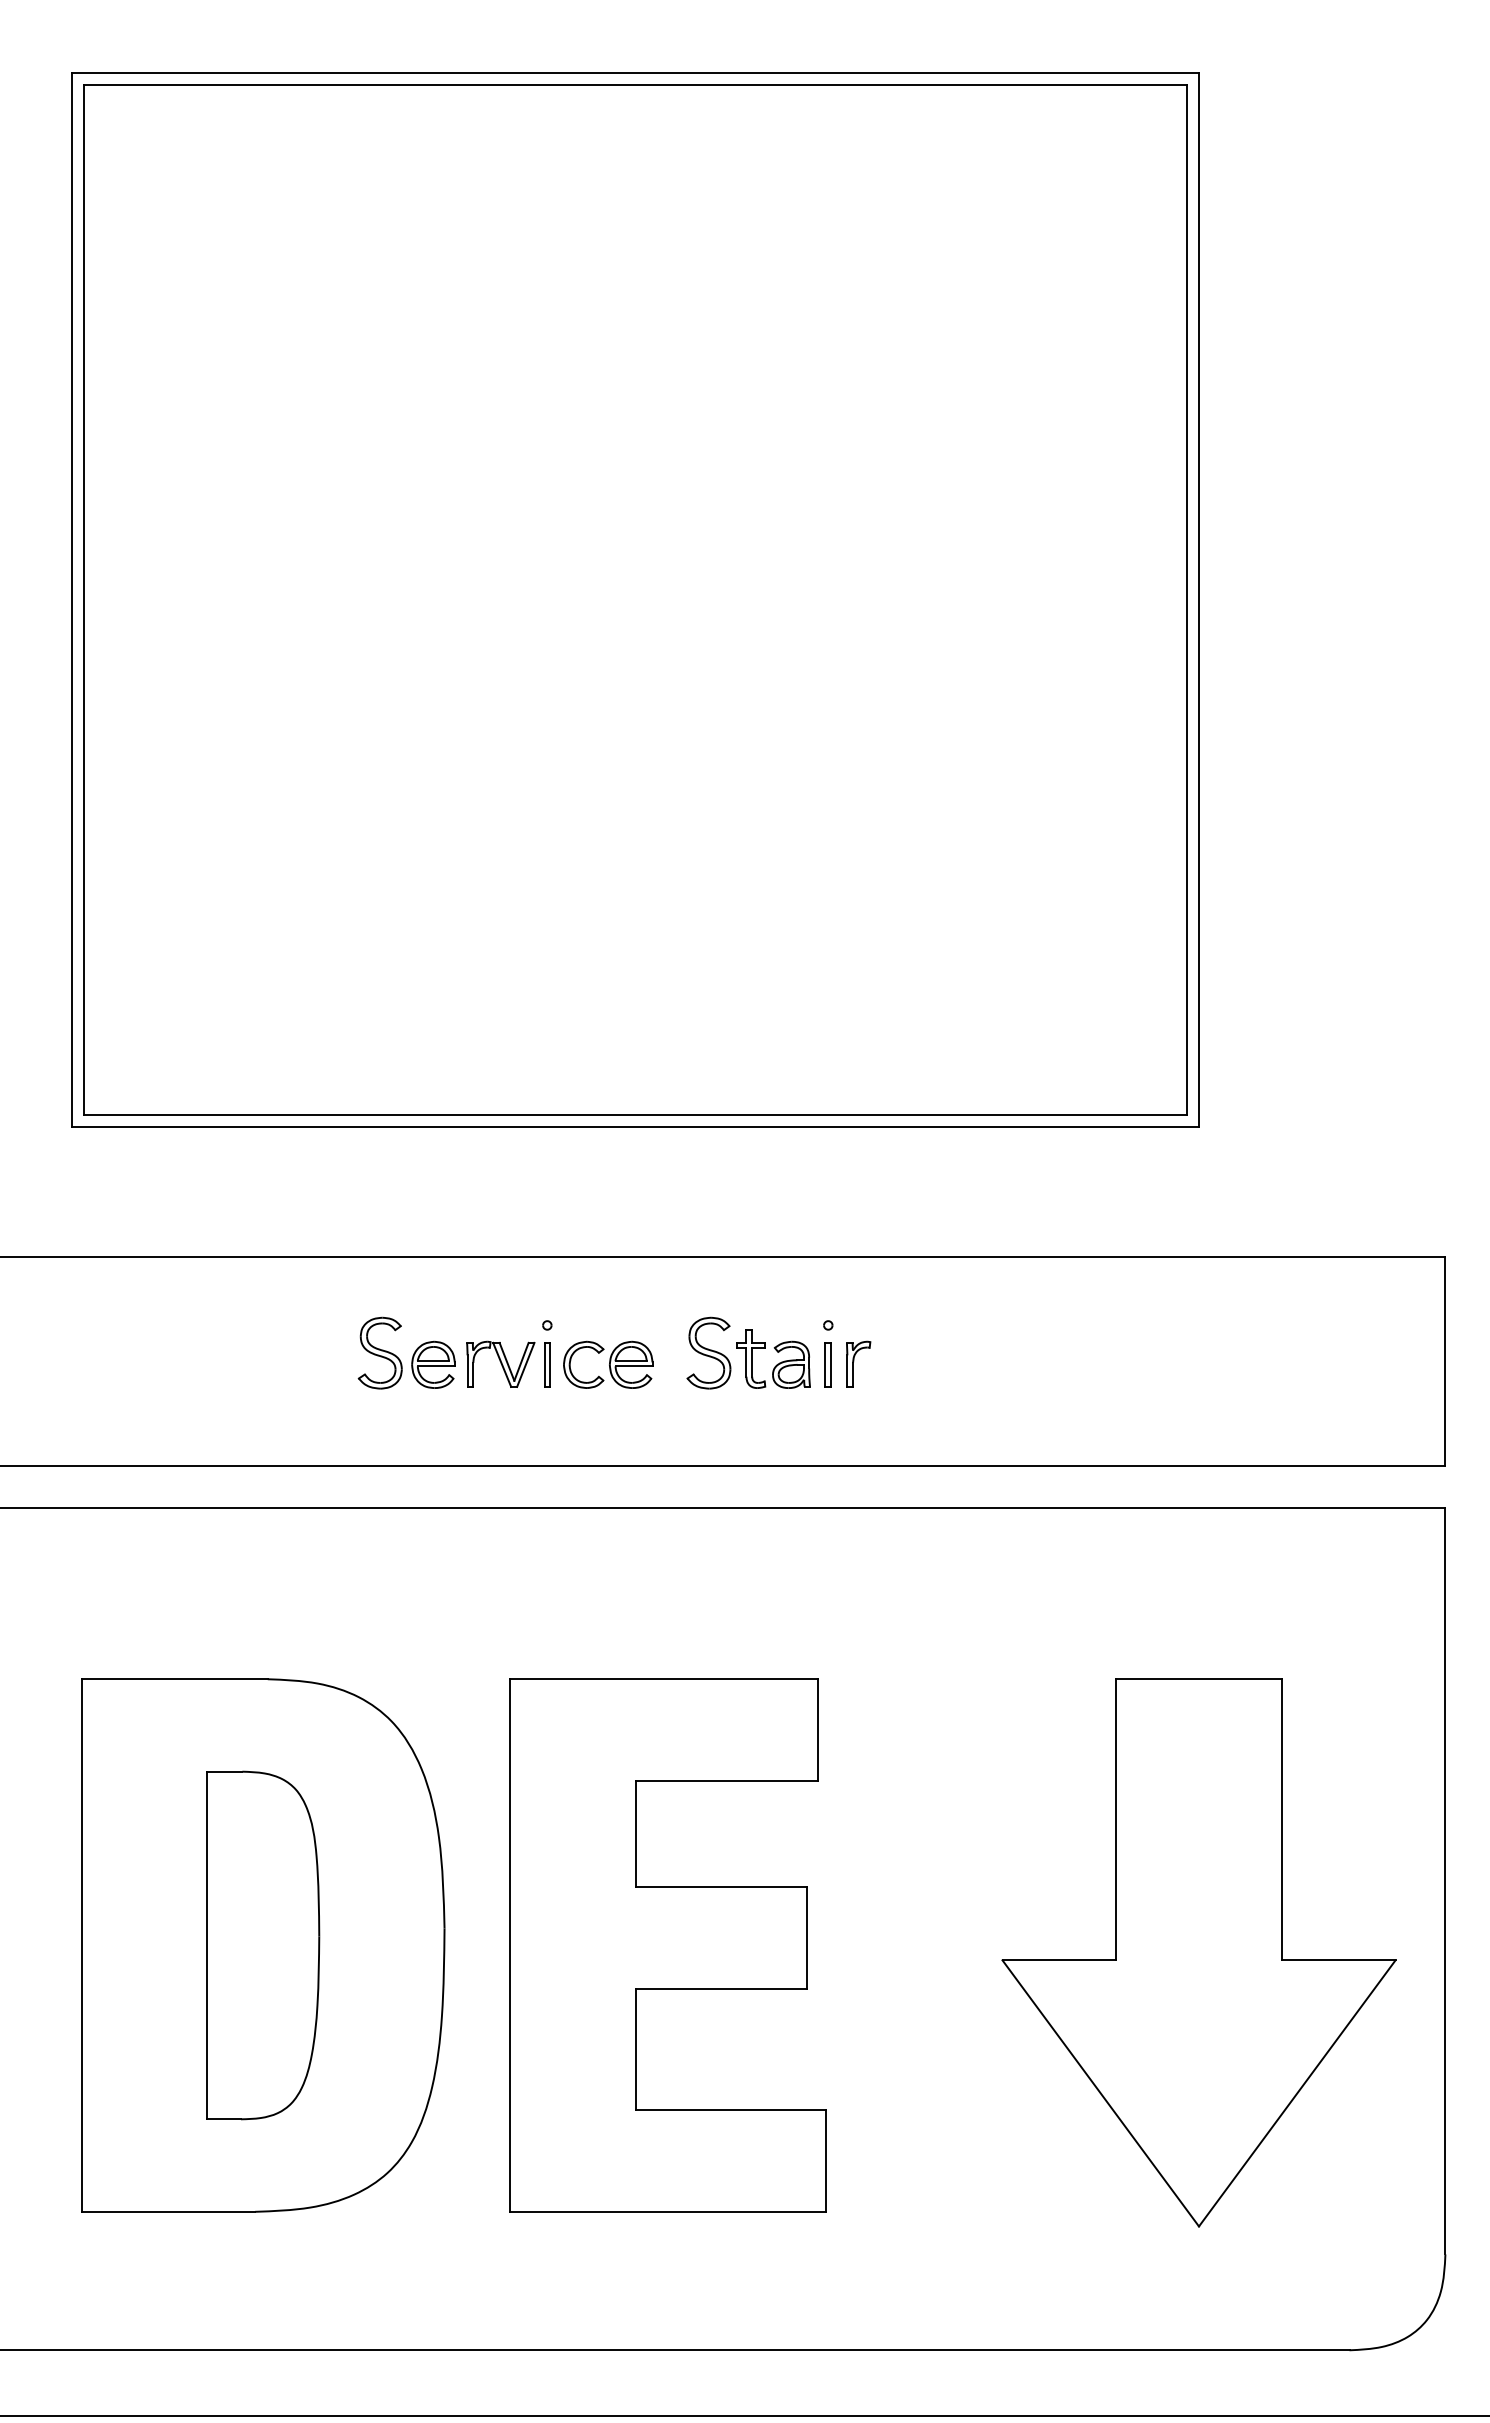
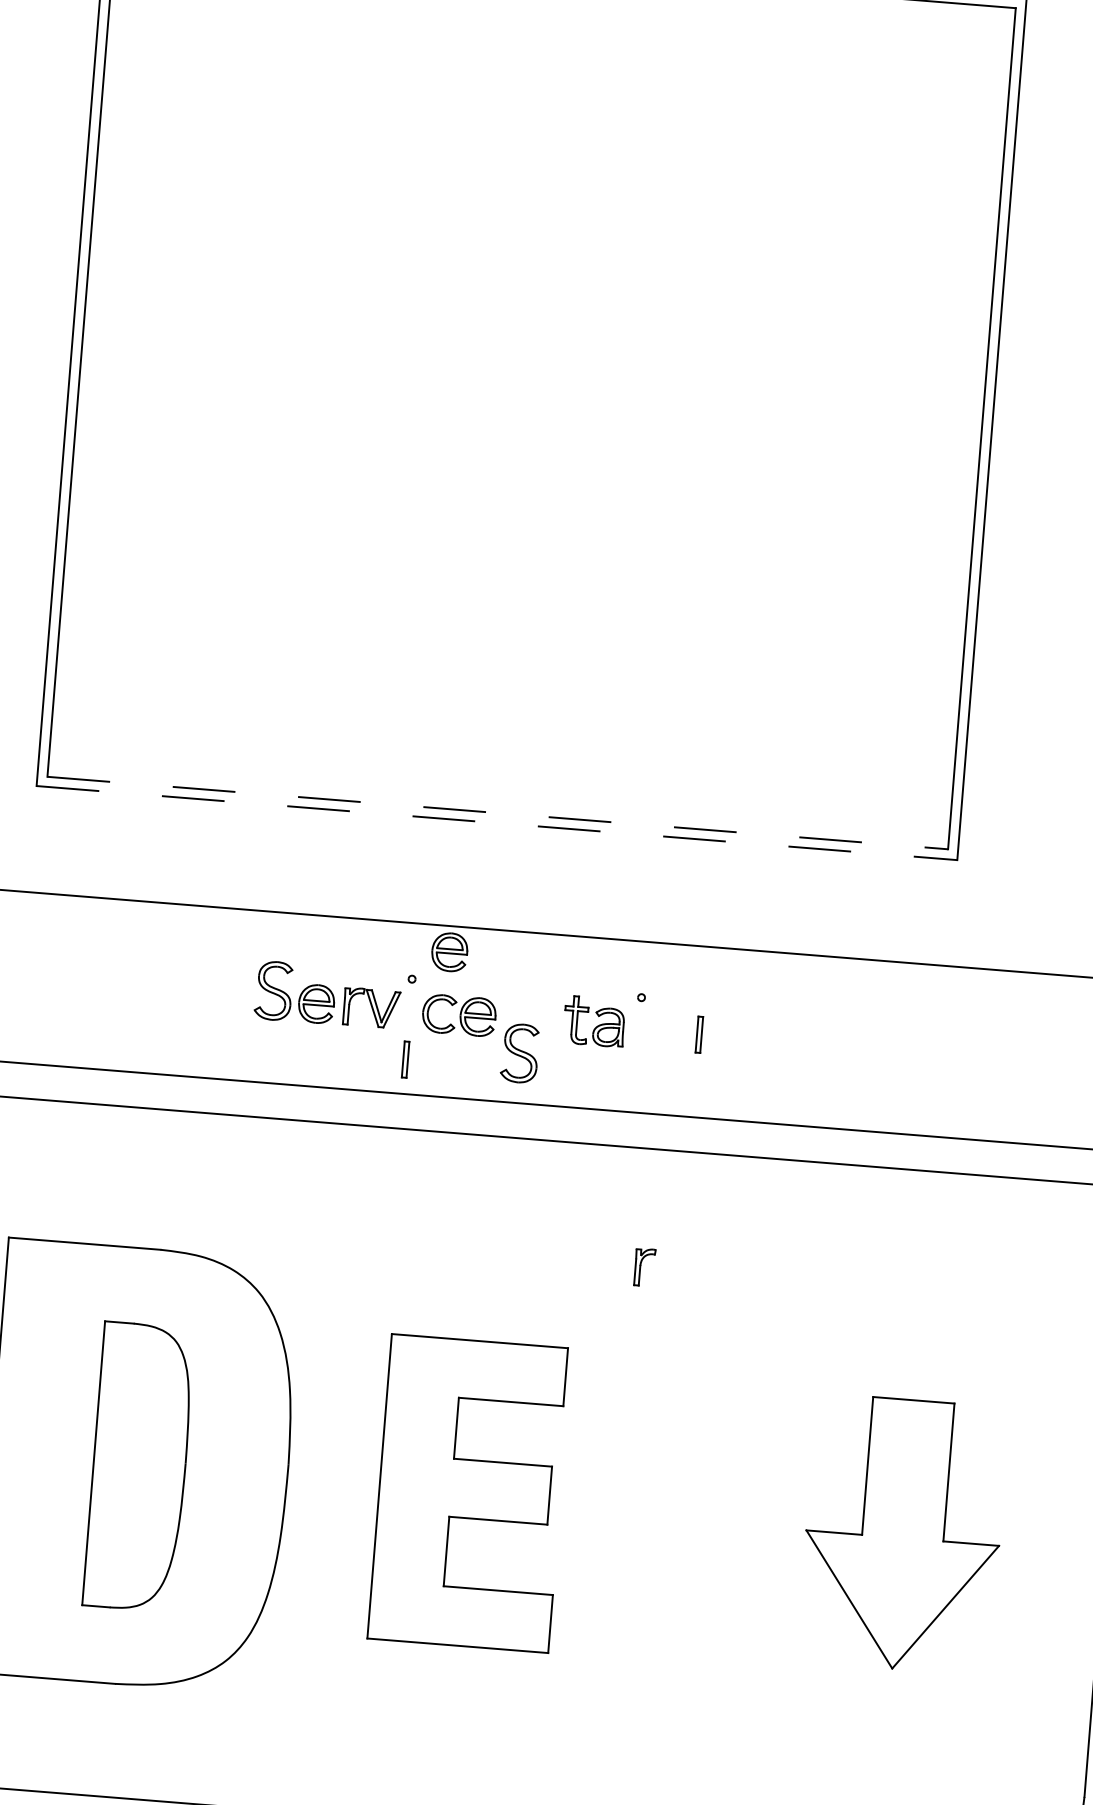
line: (635, 1114) -> (497, 812), solid -> dashed
line: (635, 1127) -> (497, 823), solid -> dashed
part: (590, 1288) -> (449, 951), added
part: (708, 1352) -> (519, 1052), moved
part: (858, 1363) -> (644, 1266), moved
part: (547, 1364) -> (405, 1059), moved
part: (827, 1364) -> (698, 1034), moved
part: (667, 1945) -> (469, 1493), size x0.7
part: (1198, 1952) -> (902, 1534), size x0.6

